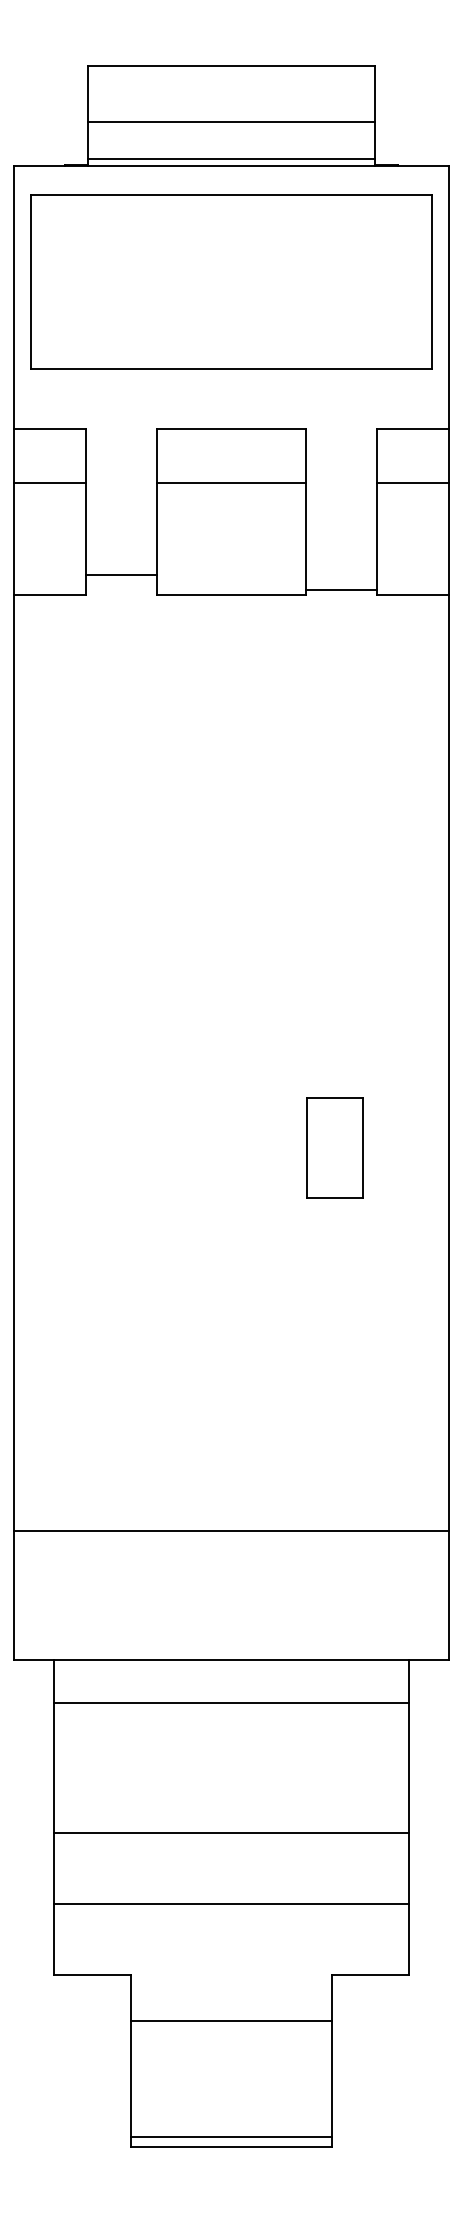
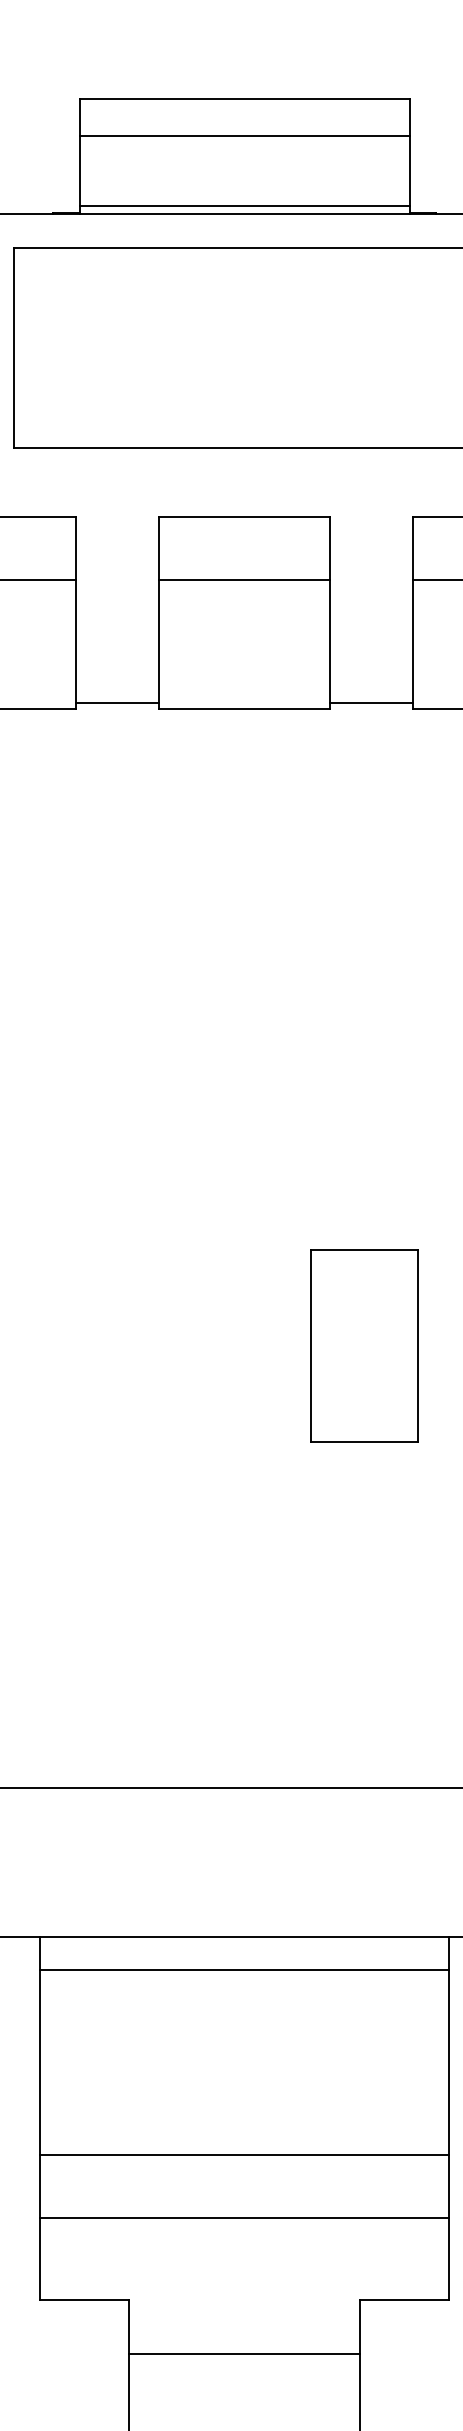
line: (231, 122) -> (244, 136), moved
line: (121, 574) -> (117, 702), moved
part: (335, 1147) -> (364, 1345), size x1.67
line: (231, 1702) -> (244, 1969), moved
line: (231, 1832) -> (244, 2154), moved

